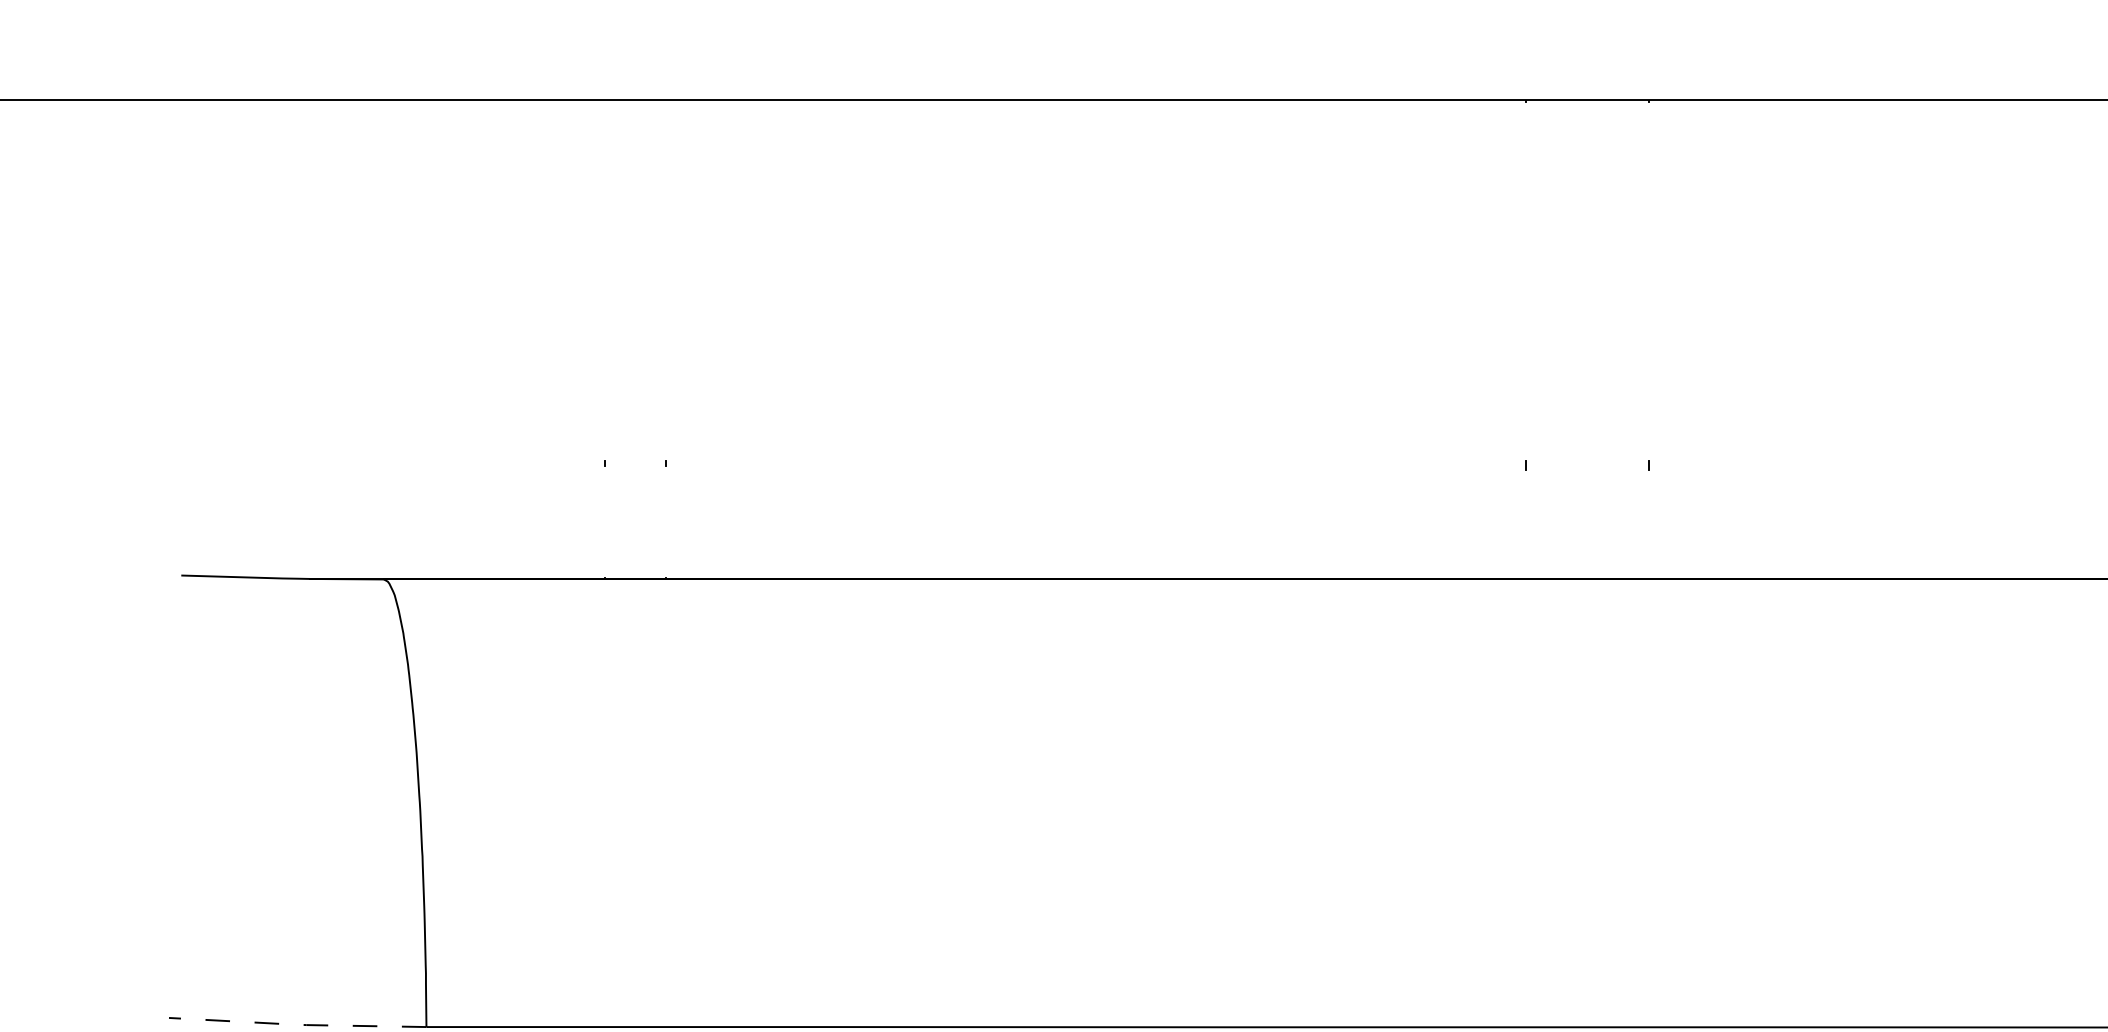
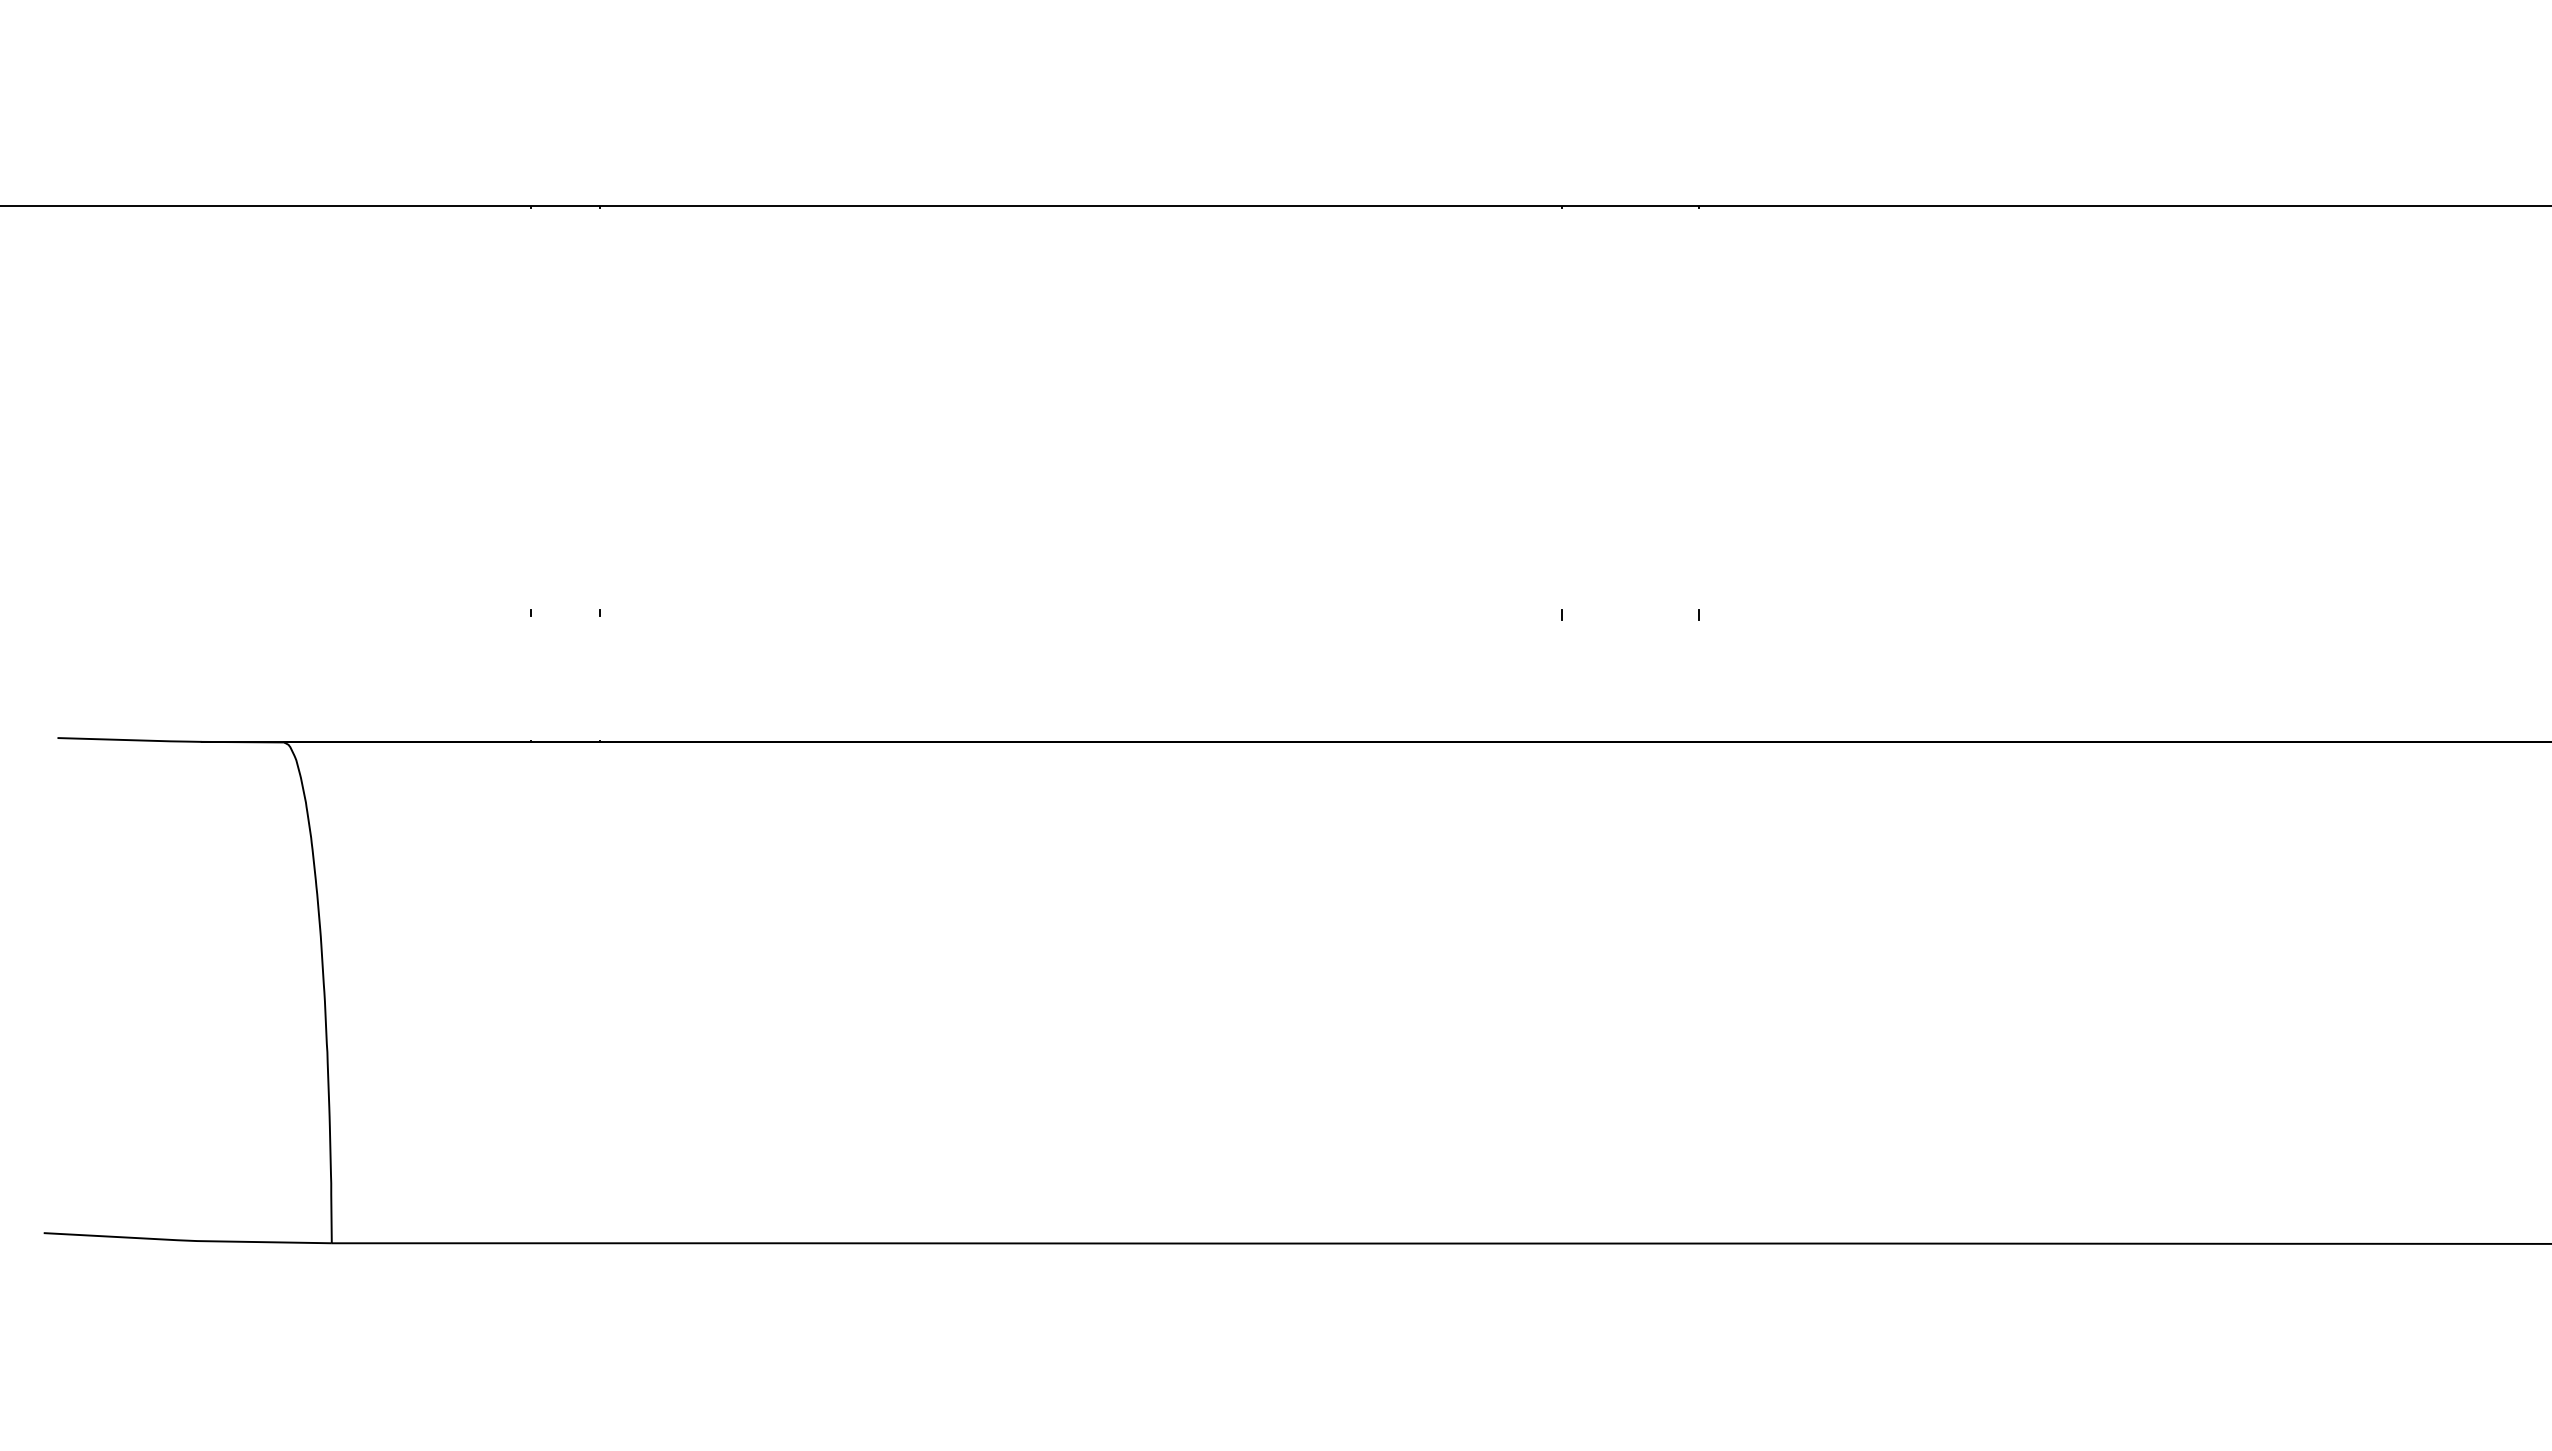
line: (297, 1024) -> (187, 1240), dashed -> solid

